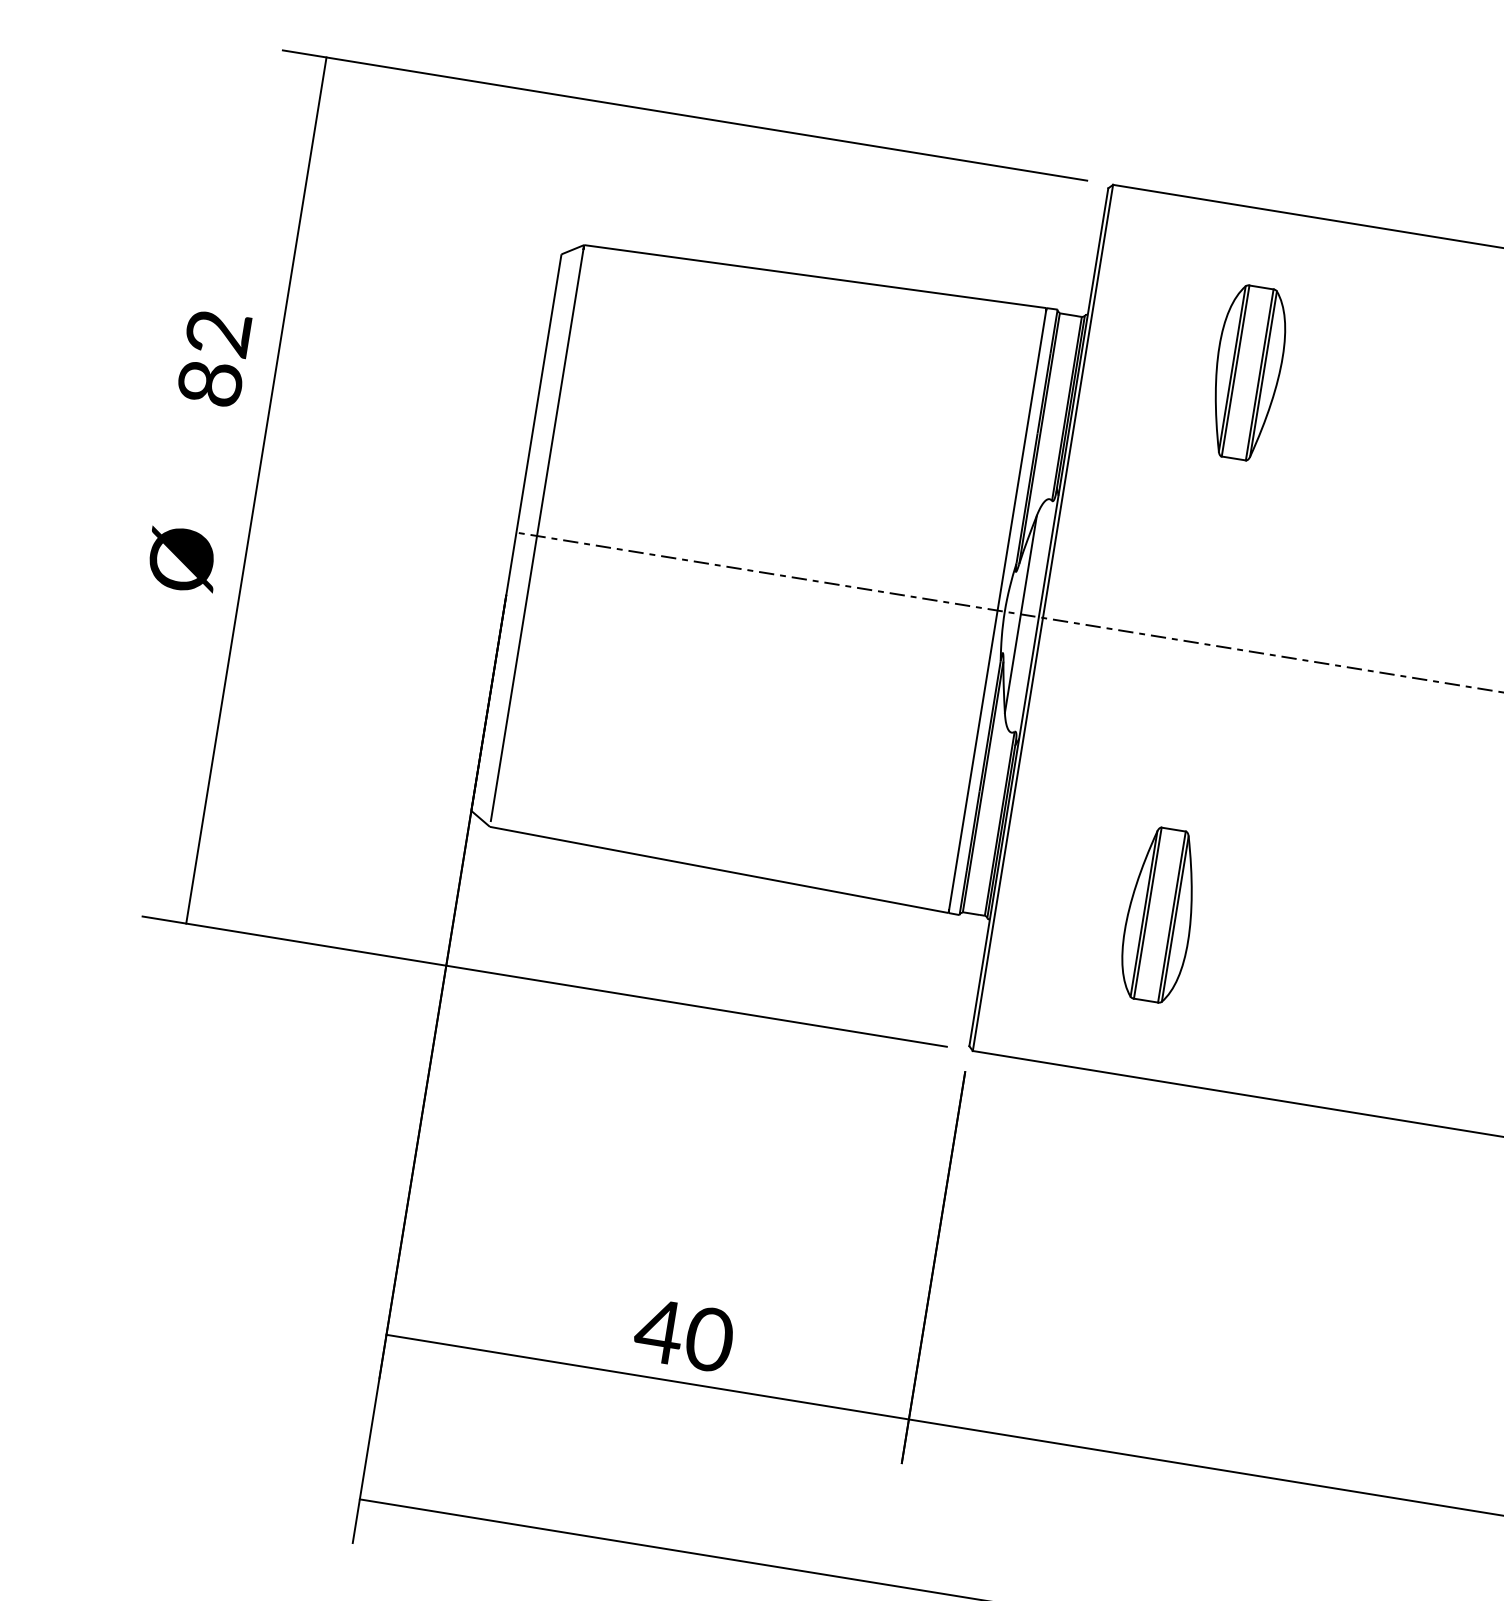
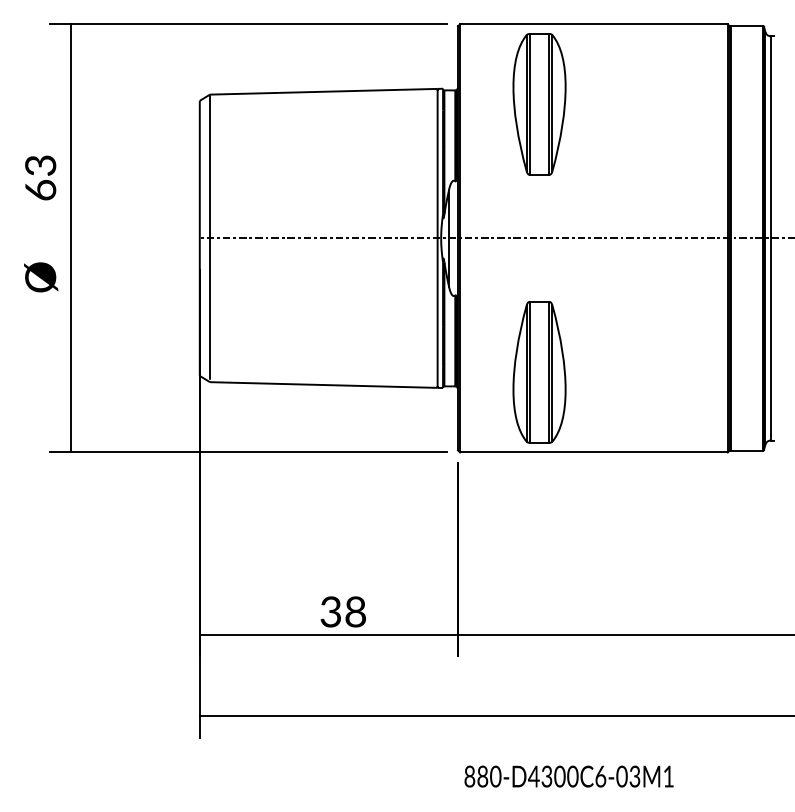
text: (214, 357) -> (40, 177), 82 -> 63
part: (1247, 373) -> (539, 104), size x1.67
part: (1159, 915) -> (539, 372), size x1.67
text: (682, 1334) -> (342, 611), 40 -> 38

